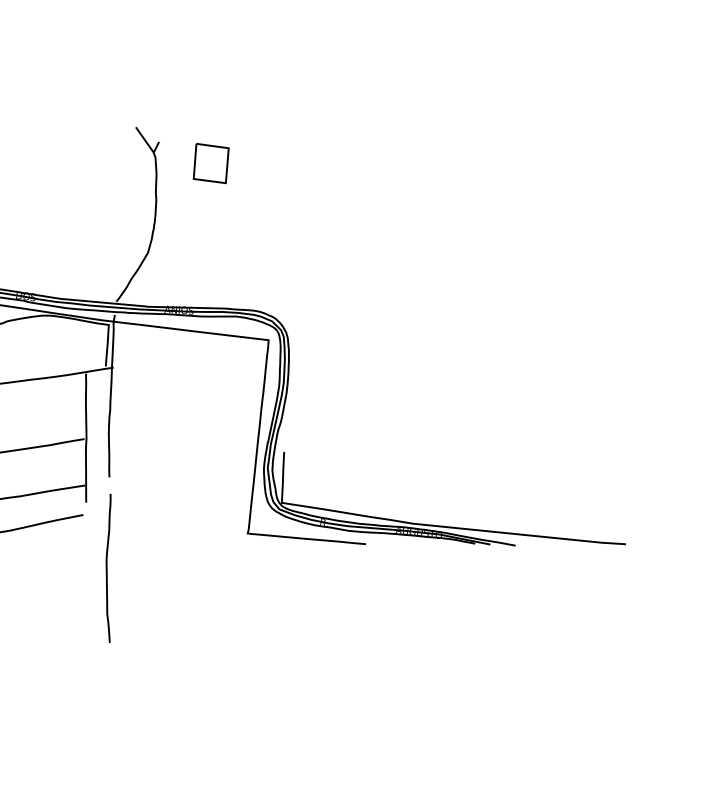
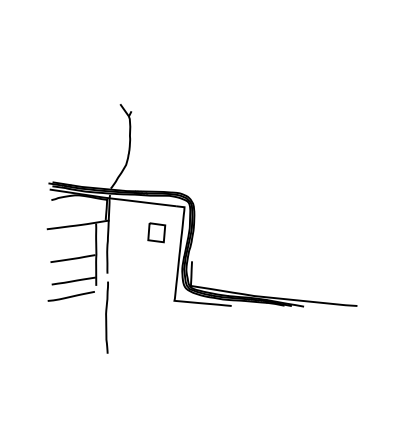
part: (210, 163) -> (156, 232), moved

